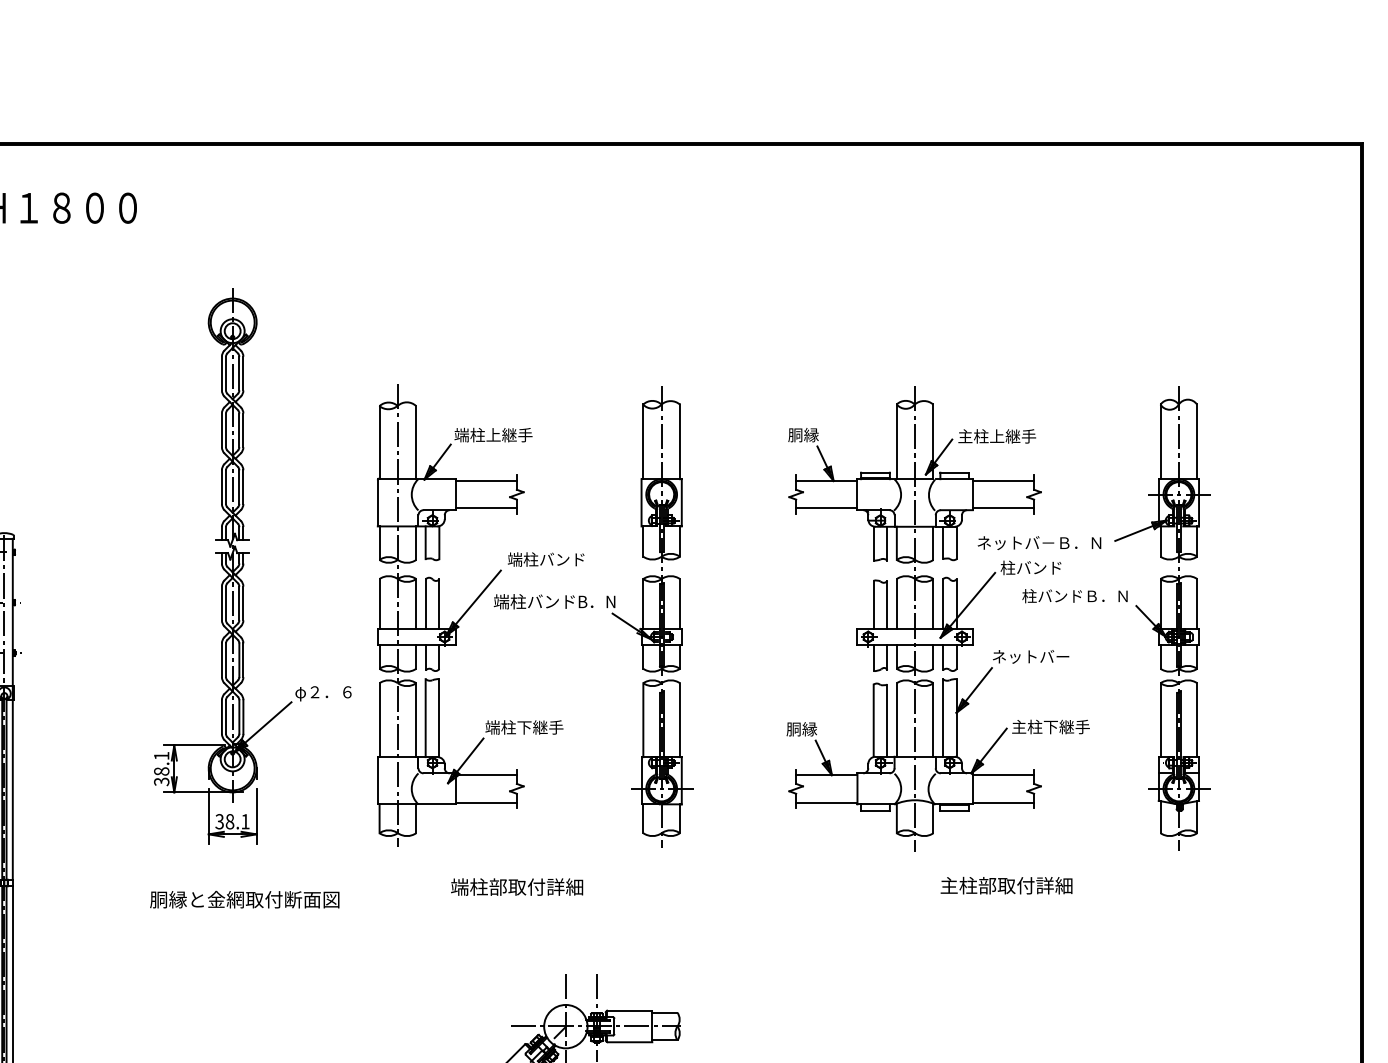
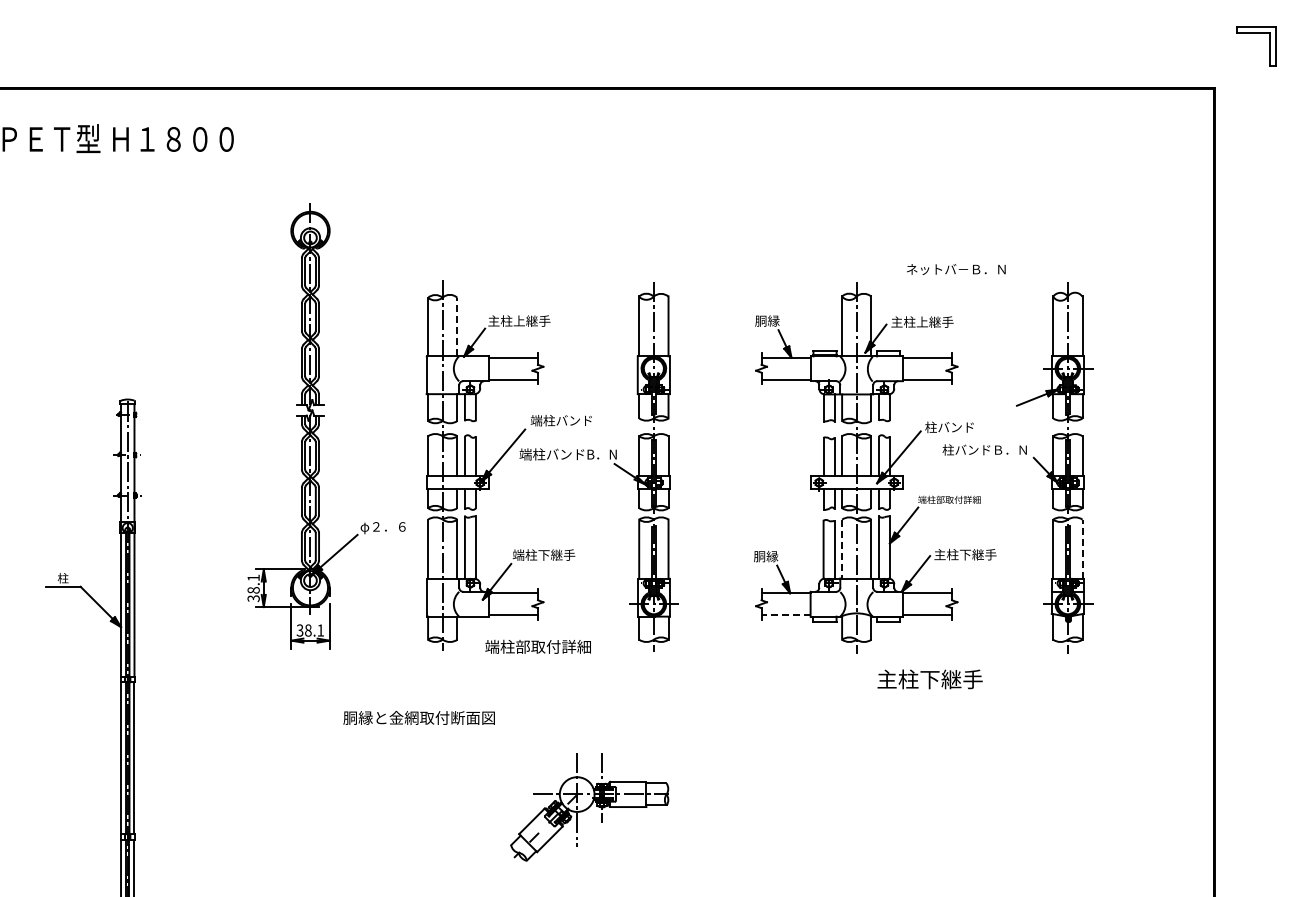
text: (461, 434) -> (493, 320), 端柱上継手 -> 主柱上継手
line: (416, 441) -> (457, 326), solid -> dashed
text: (1039, 543) -> (956, 269), moved
text: (1030, 656) -> (949, 498), ネットバー -> 端柱部取付詳細
line: (897, 720) -> (842, 549), solid -> dashed
line: (1197, 720) -> (1082, 549), solid -> dashed
line: (827, 802) -> (786, 615), solid -> dashed
text: (1006, 882) -> (929, 679), 主柱部取付詳細 -> 主柱下継手
text: (516, 886) -> (537, 646), moved
text: (243, 899) -> (418, 717), moved

